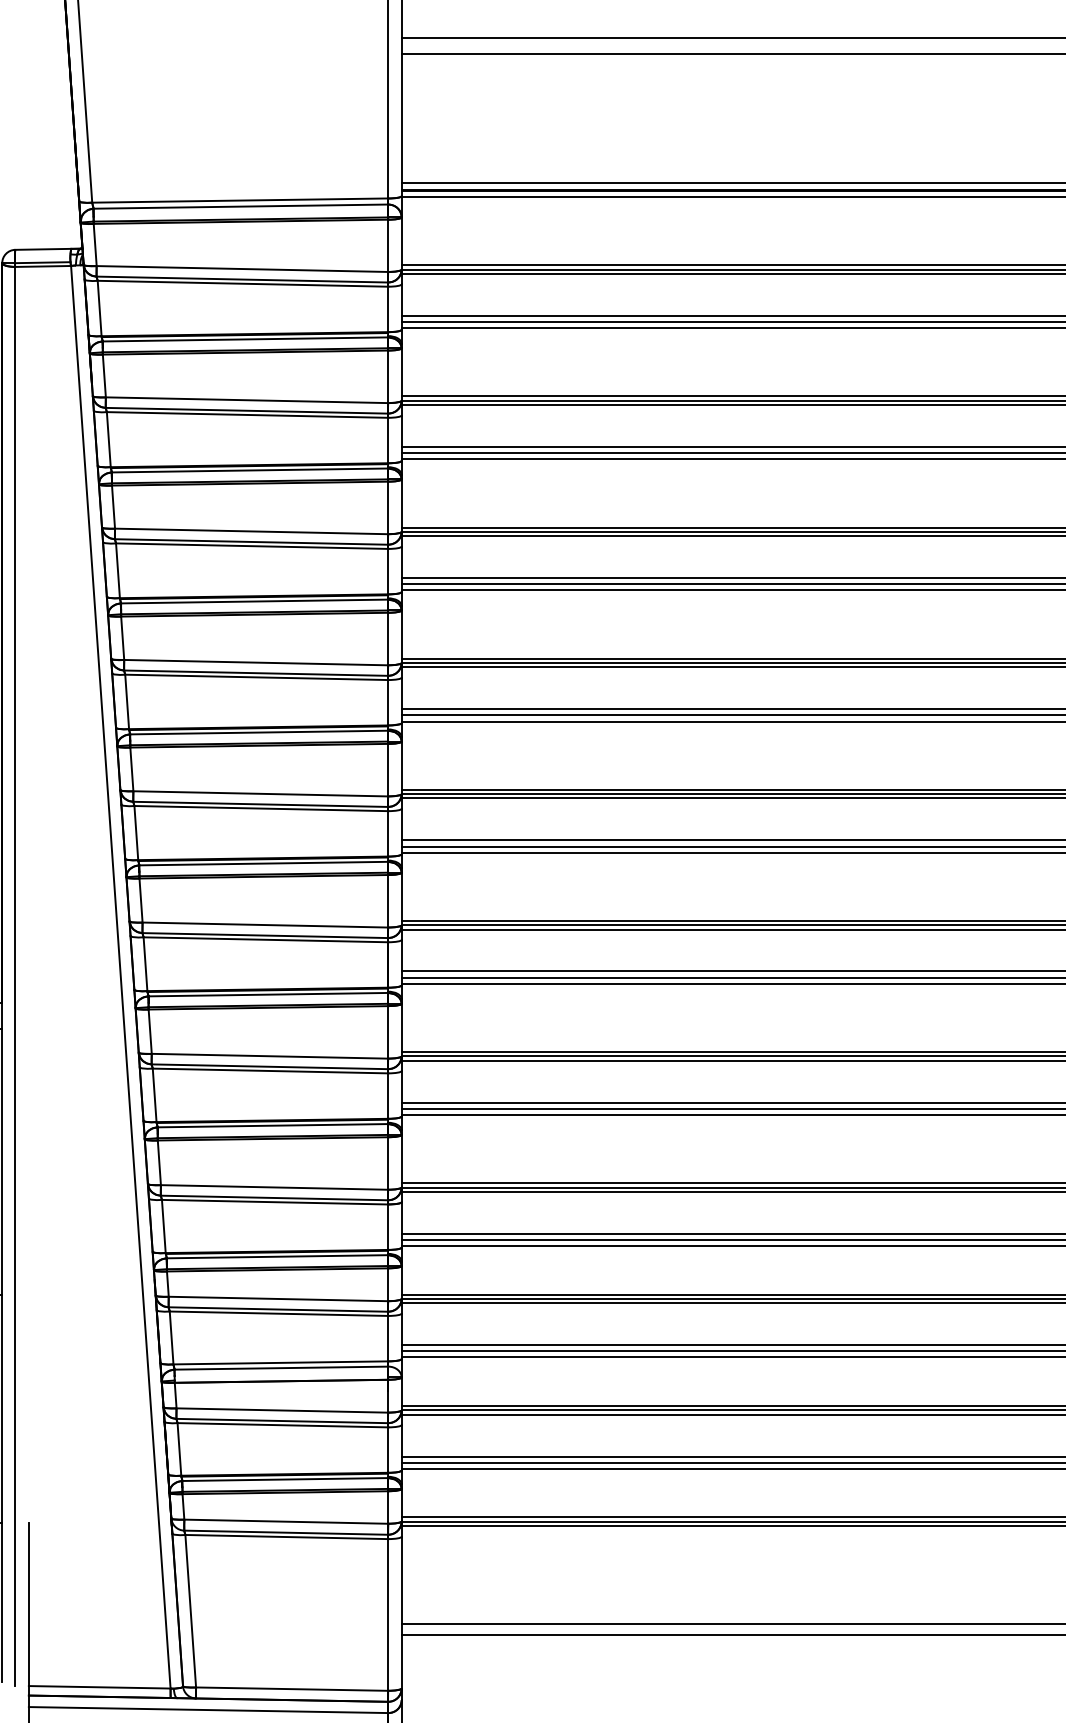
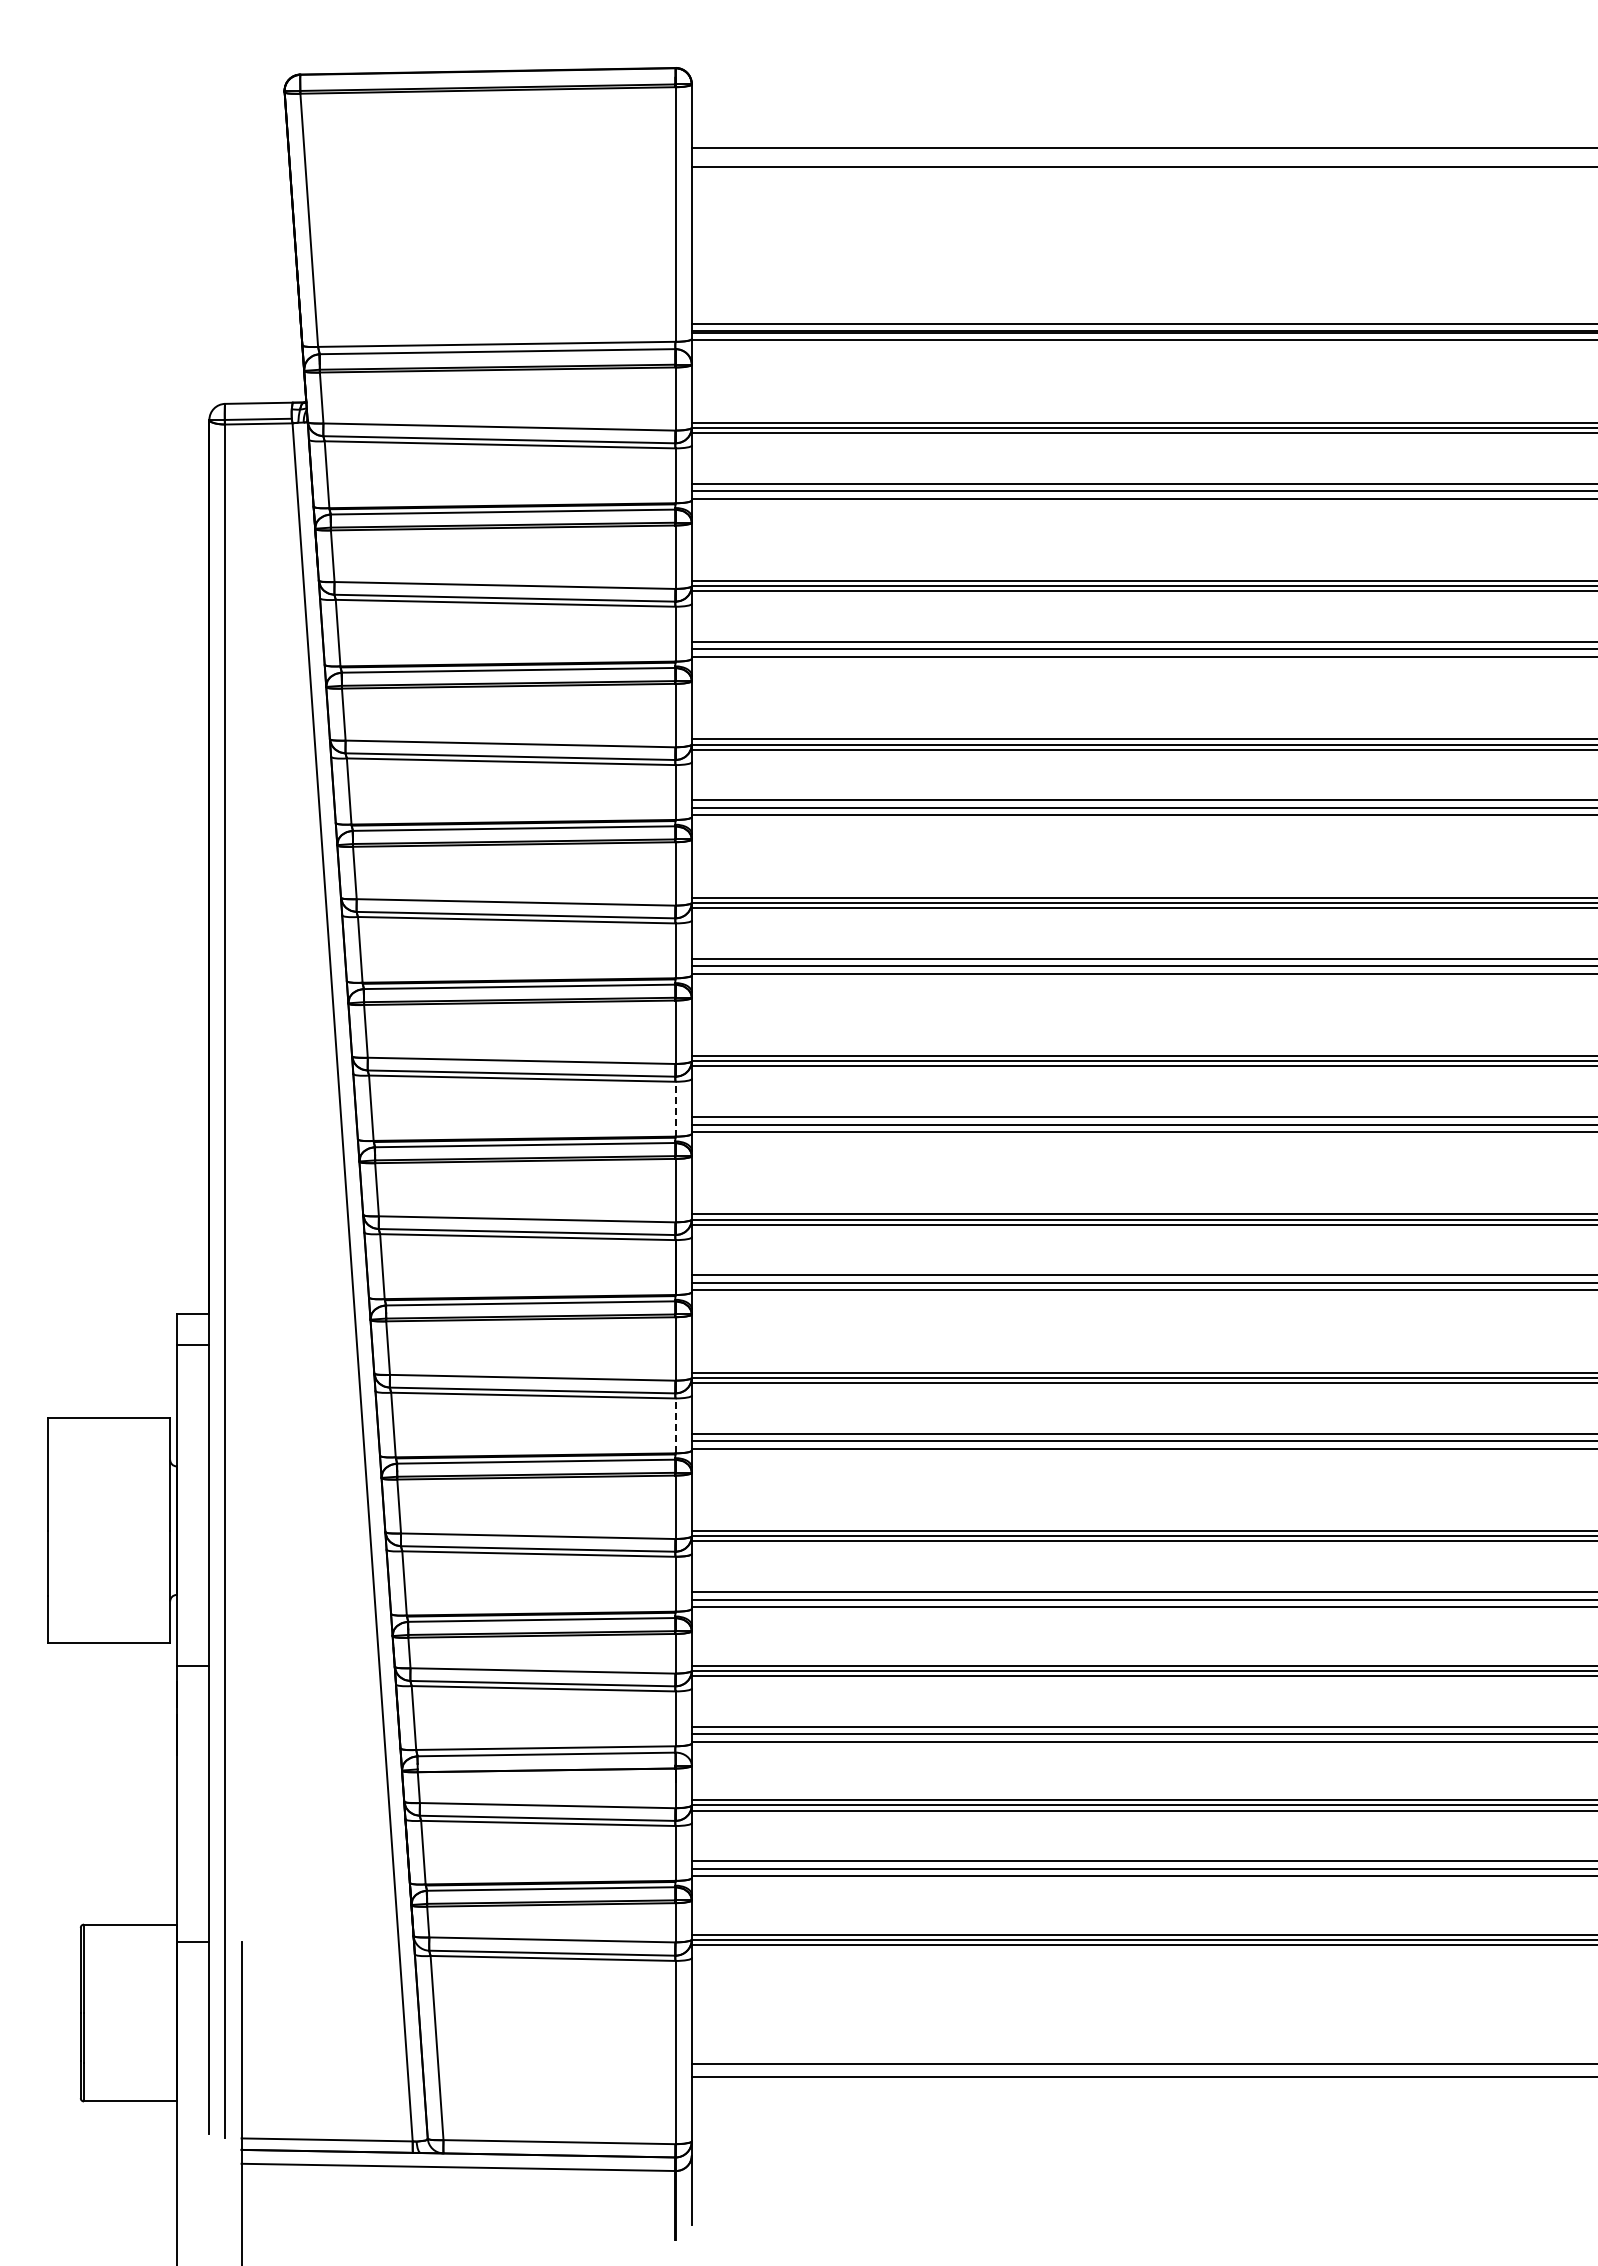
line: (388, 833) -> (675, 1108), solid -> dashed
line: (388, 1095) -> (675, 1425), solid -> dashed

